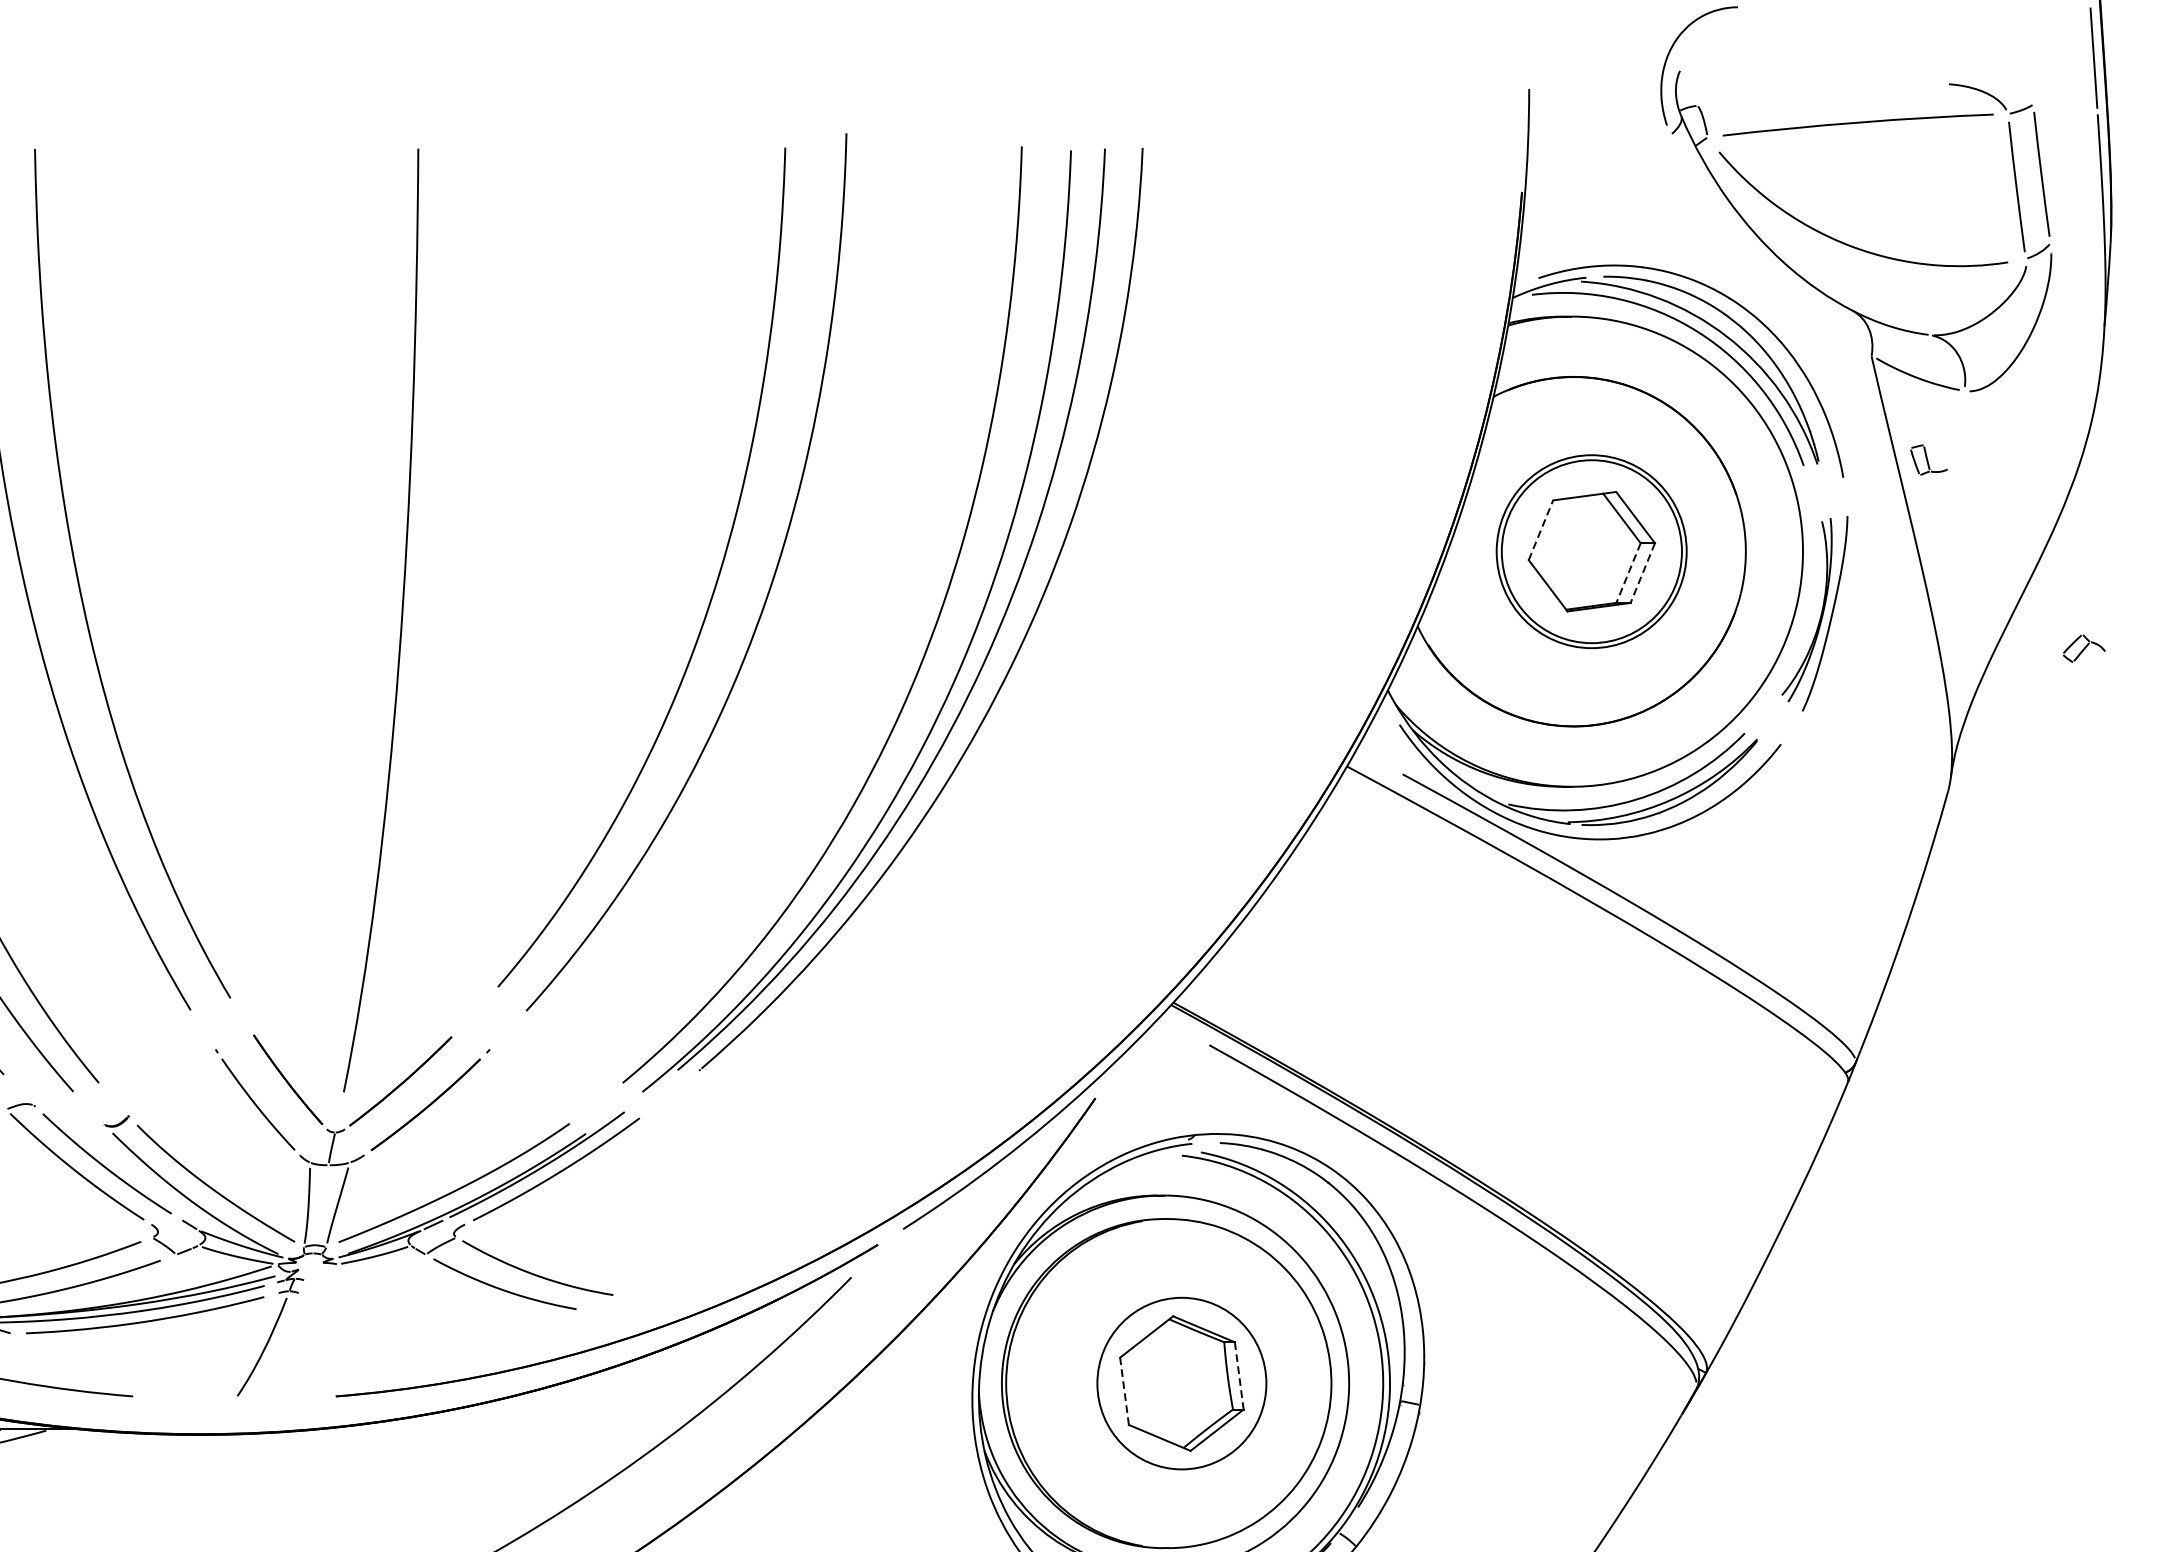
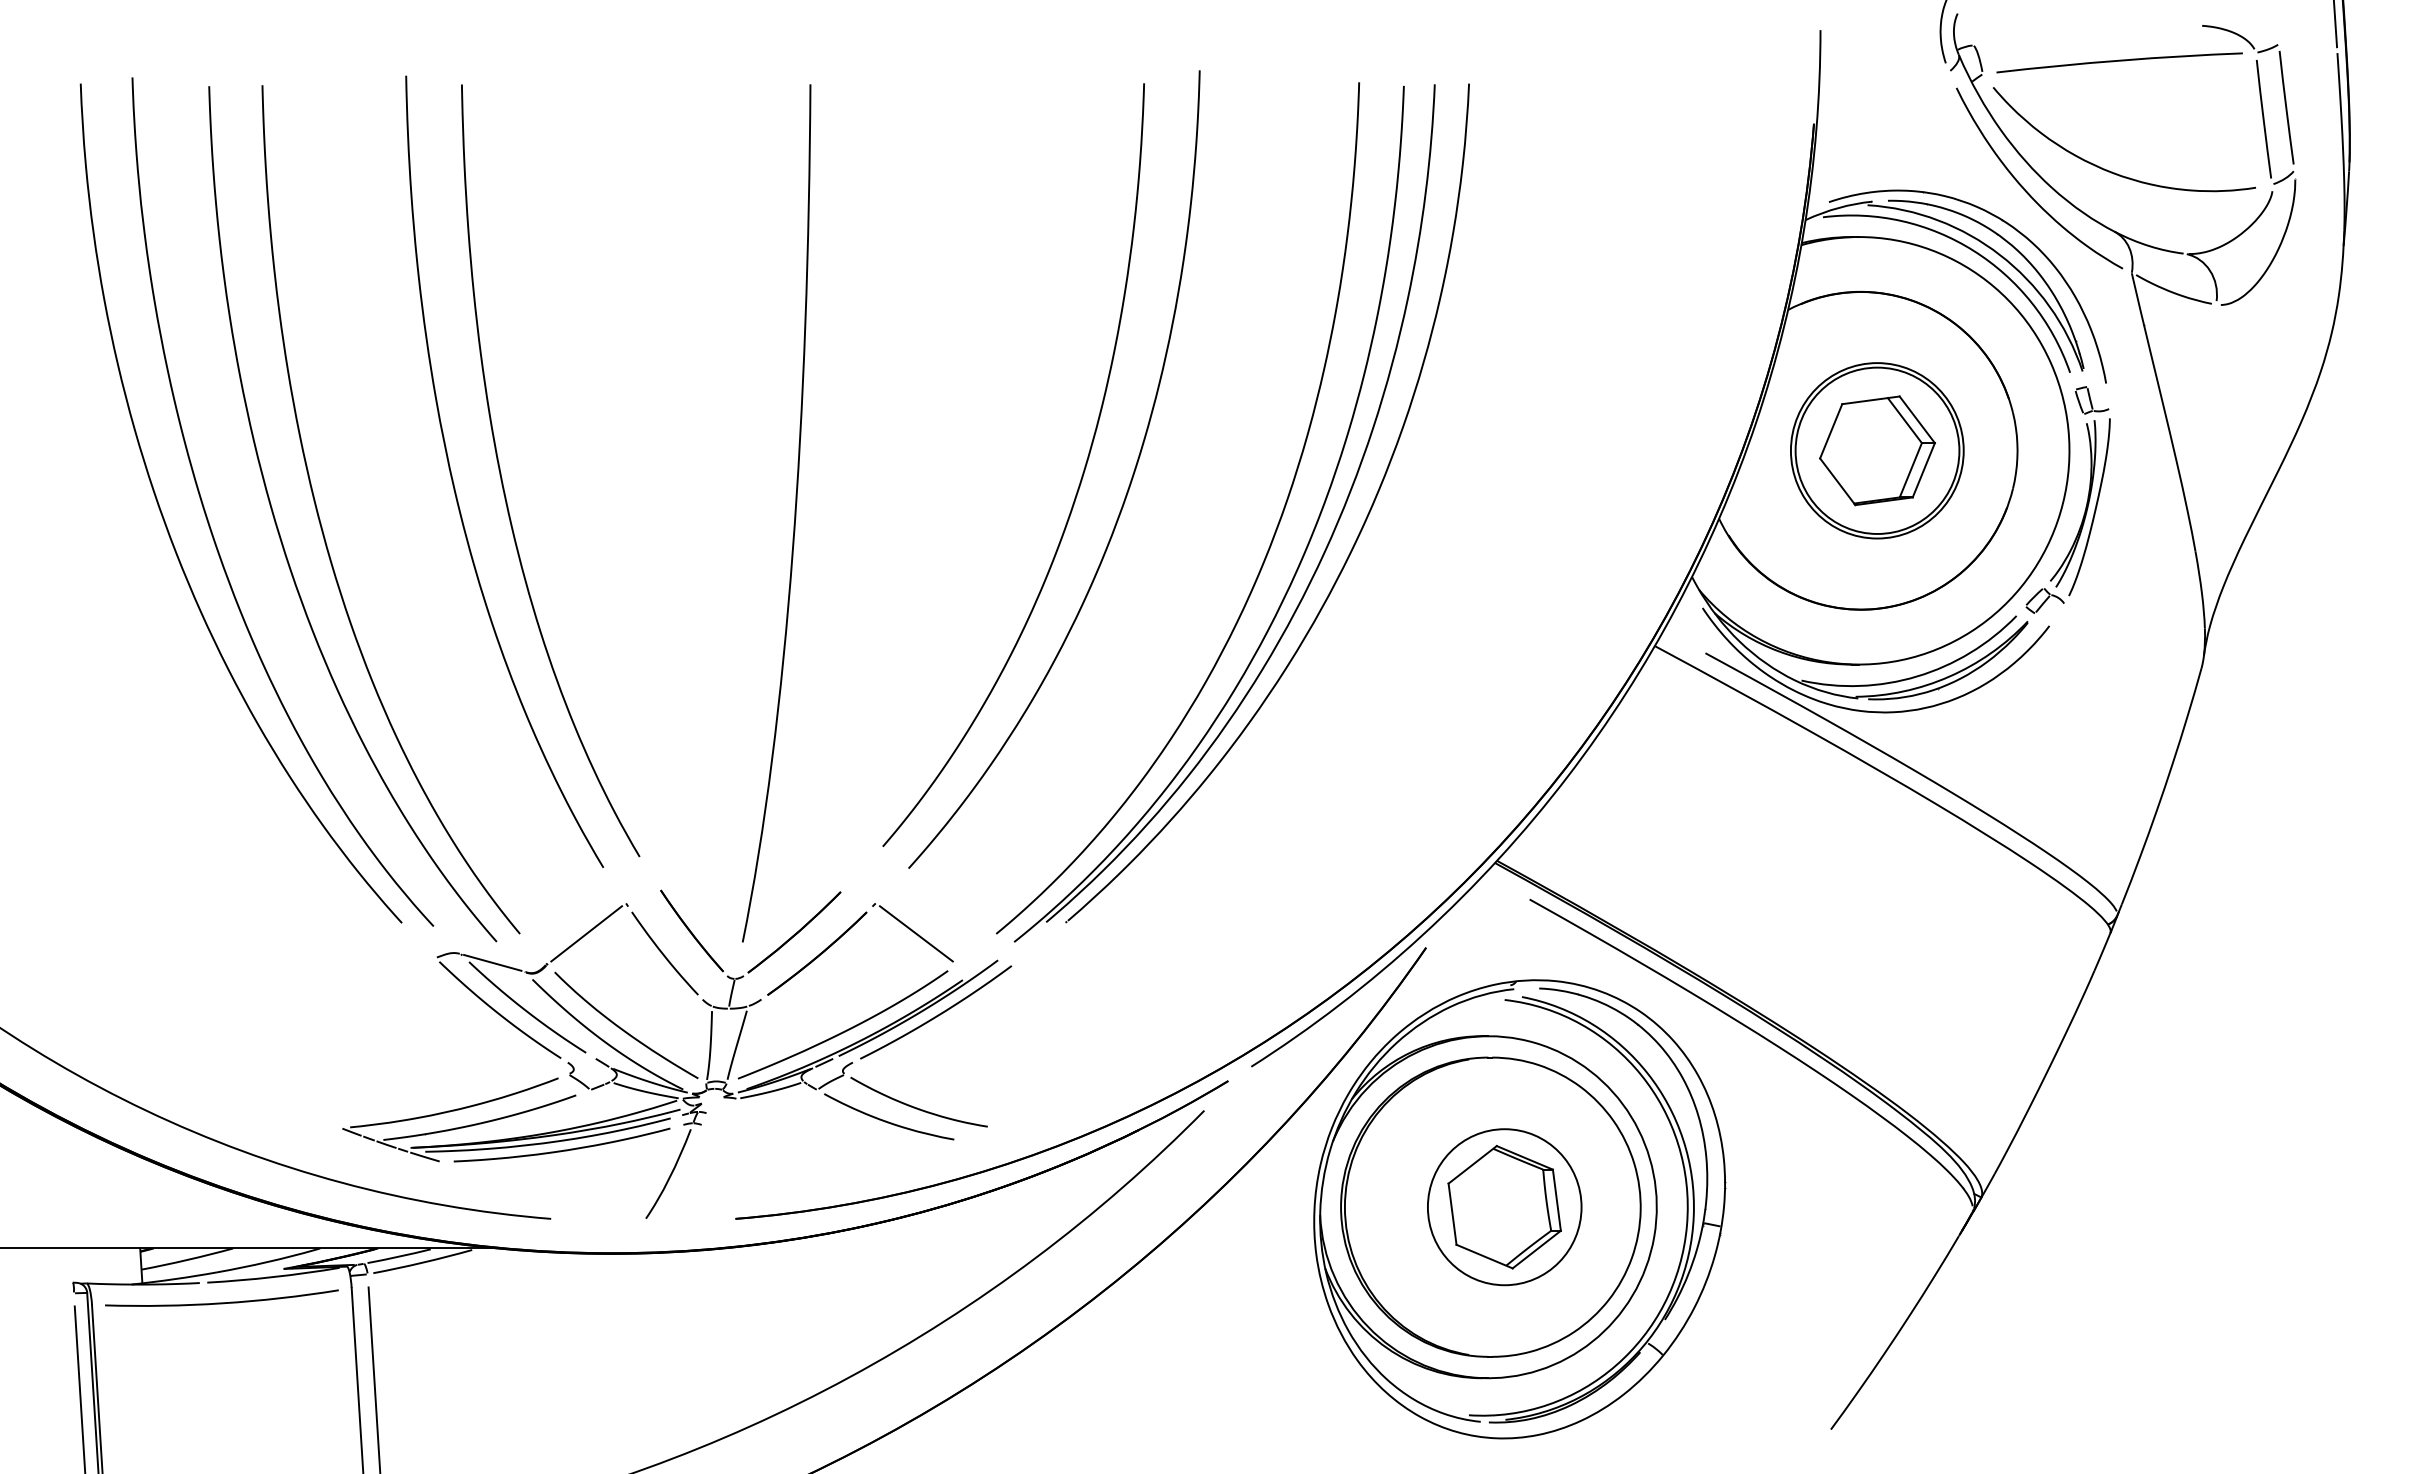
part: (1755, 265) -> (2026, 190), added
part: (1928, 460) -> (2091, 400), moved
line: (1541, 529) -> (1831, 430), dashed -> solid
line: (1628, 573) -> (1910, 470), dashed -> solid
line: (1642, 573) -> (1923, 470), dashed -> solid
part: (2083, 648) -> (2044, 600), moved
line: (172, 1082) -> (586, 933), added
line: (533, 1082) -> (915, 933), added
line: (68, 1114) -> (492, 962), added
line: (1238, 1376) -> (1556, 1200), dashed -> solid
line: (1124, 1391) -> (1452, 1214), dashed -> solid

